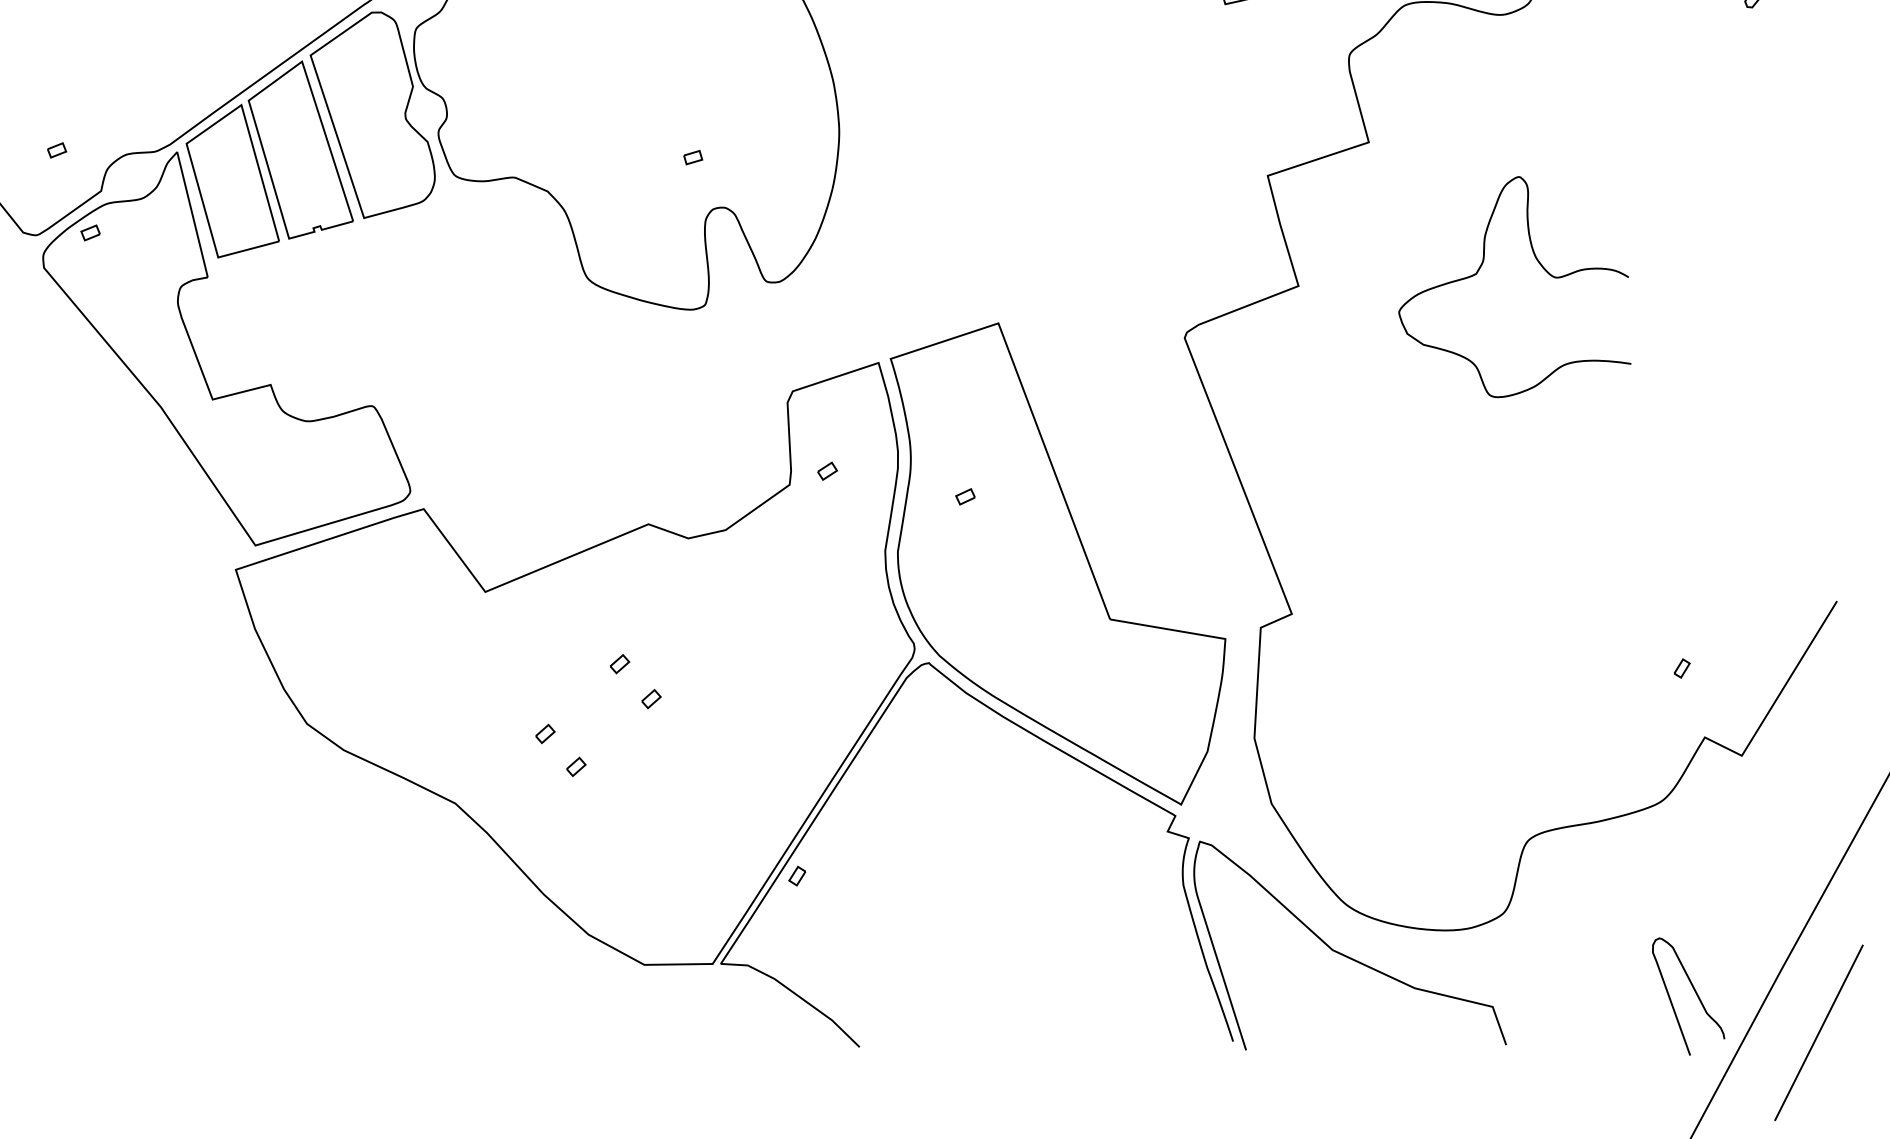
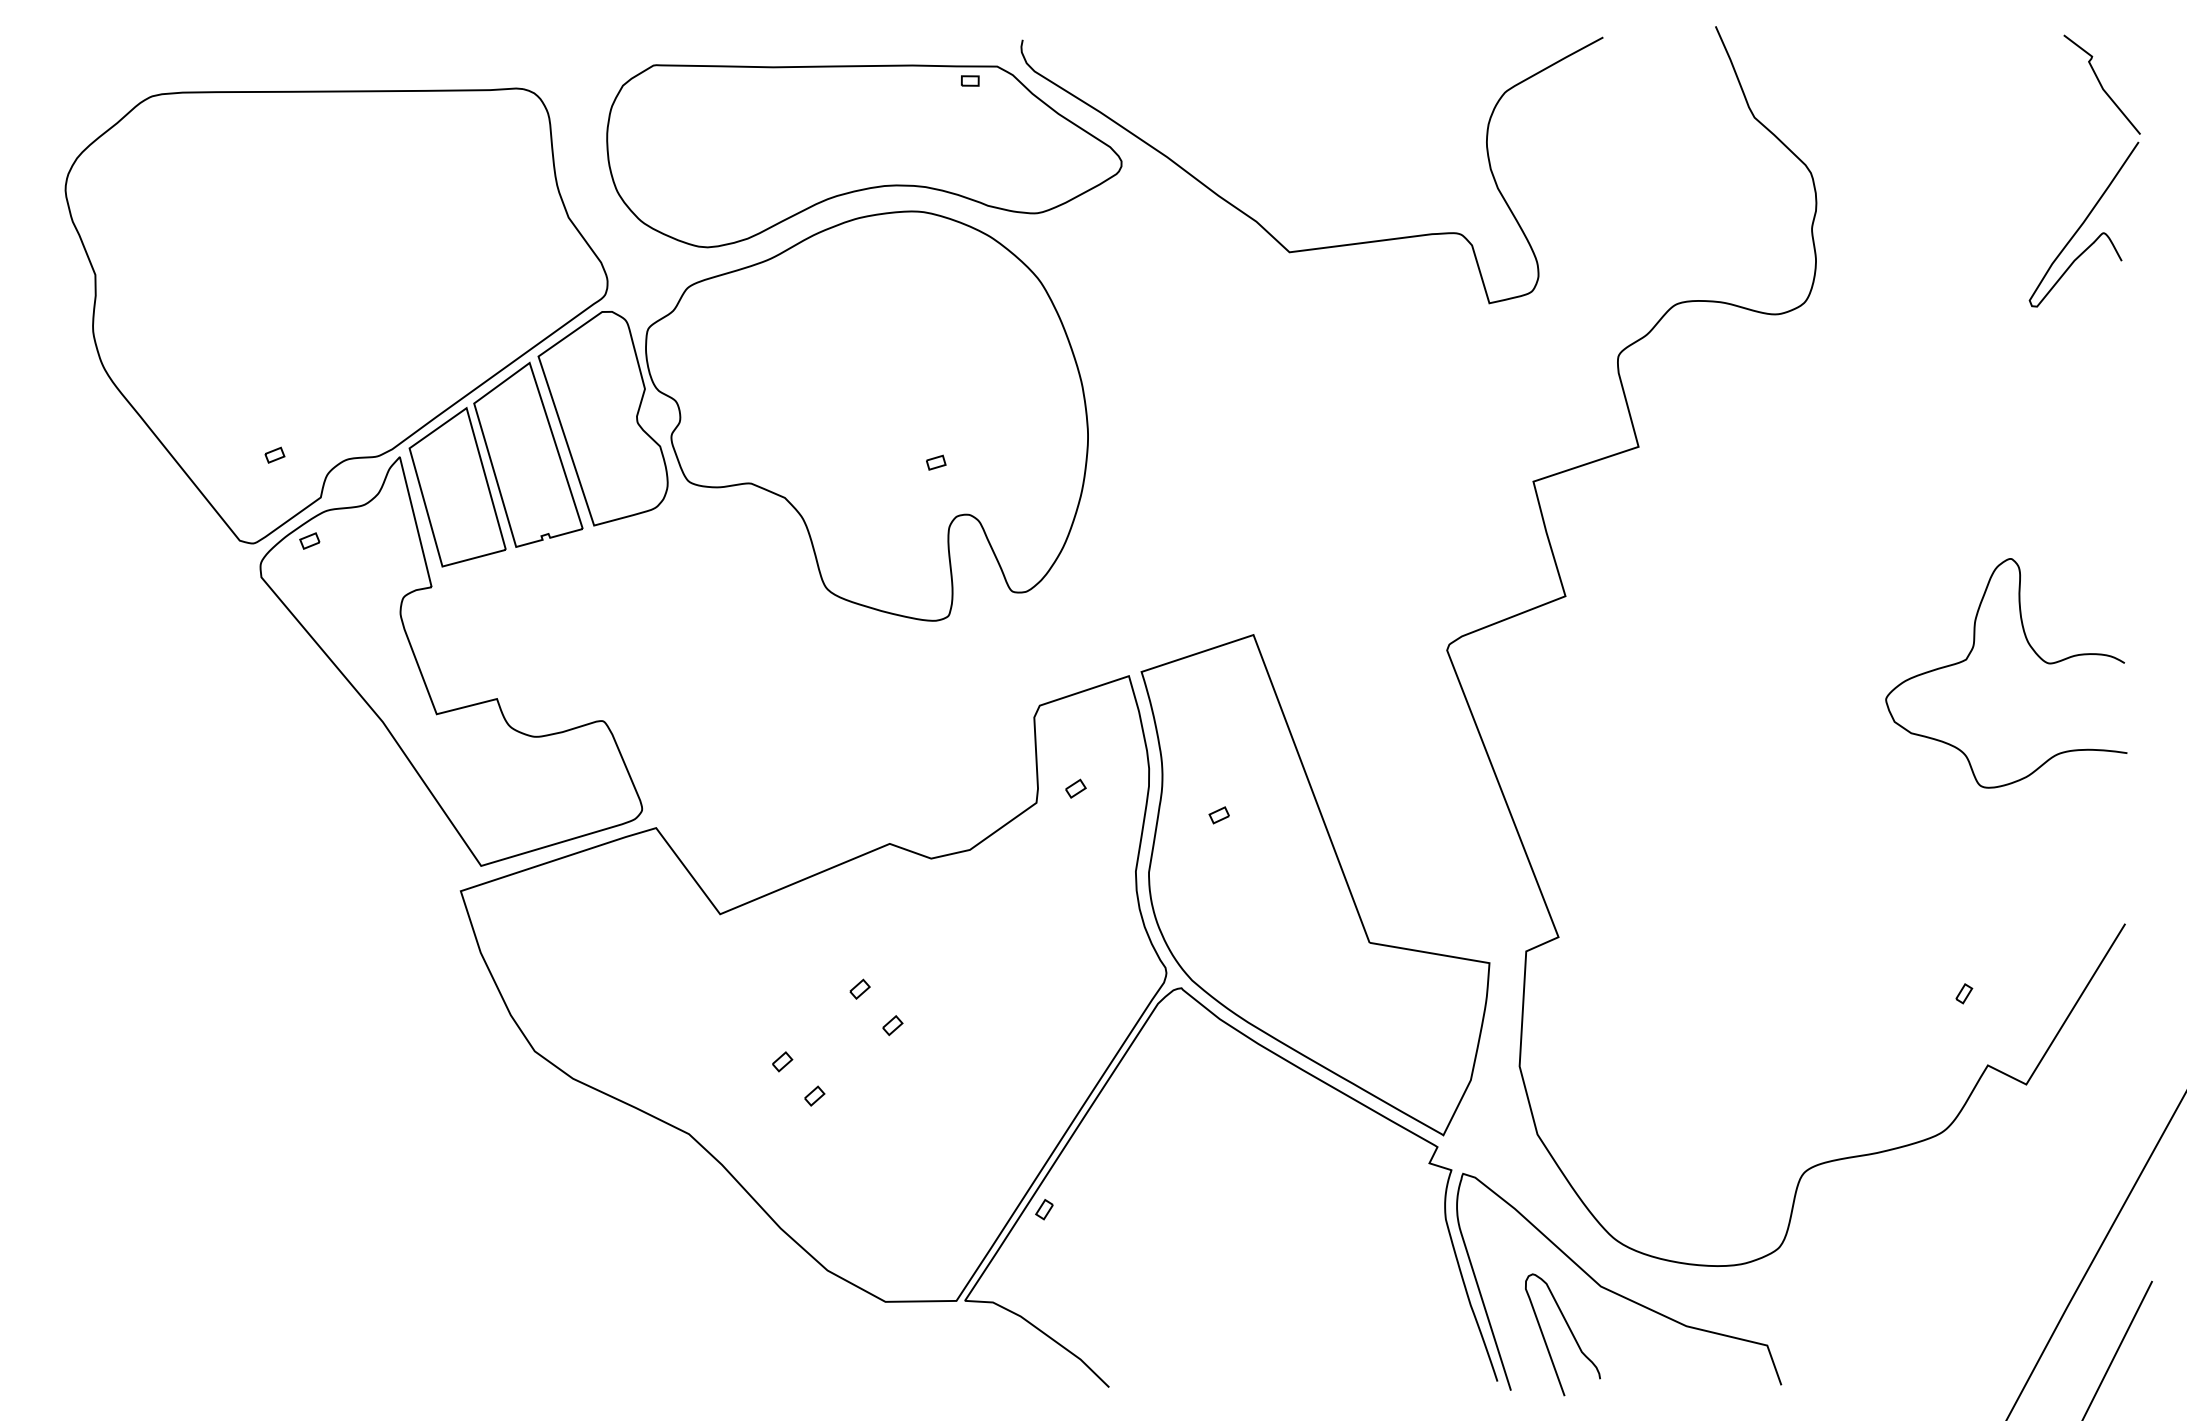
curve: (1539, 264) -> (2031, 649), moved
curve: (1694, 992) -> (1569, 1330), moved

